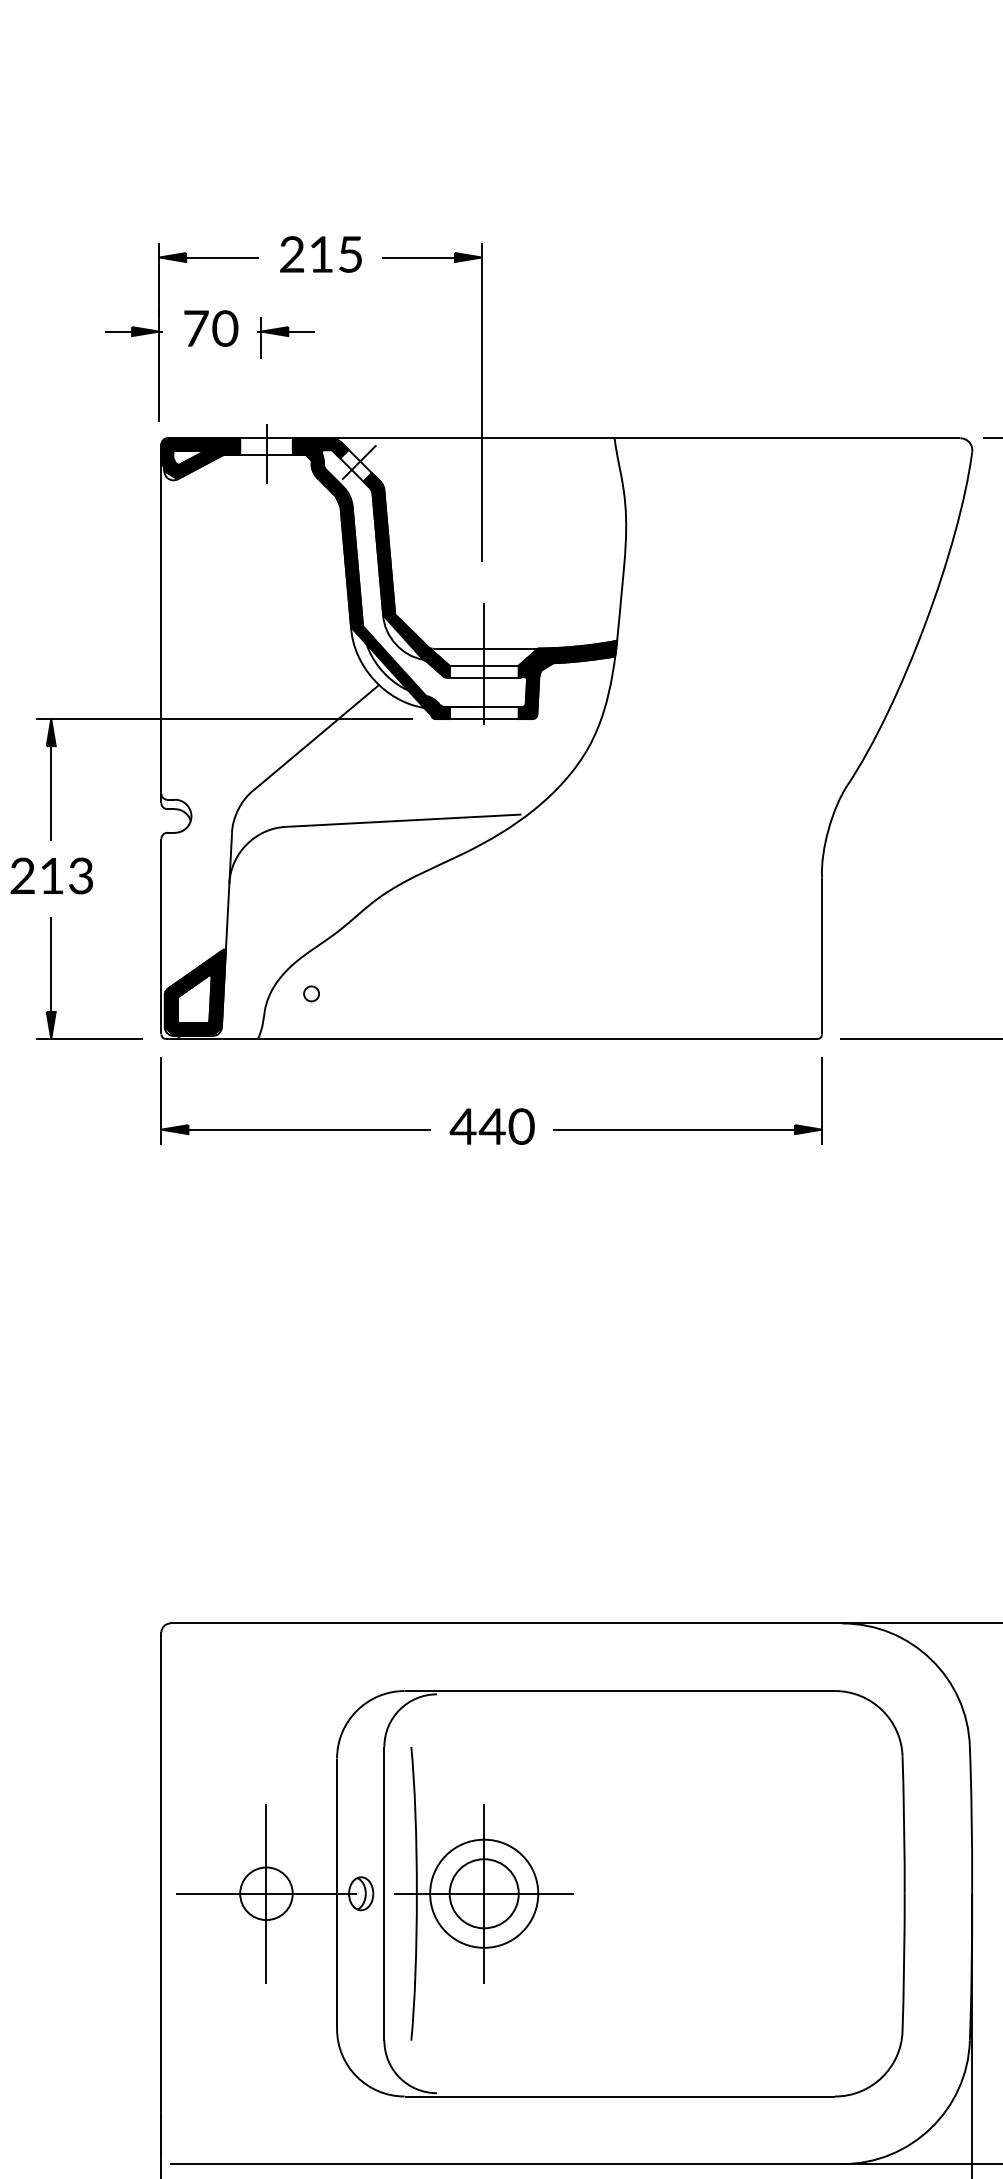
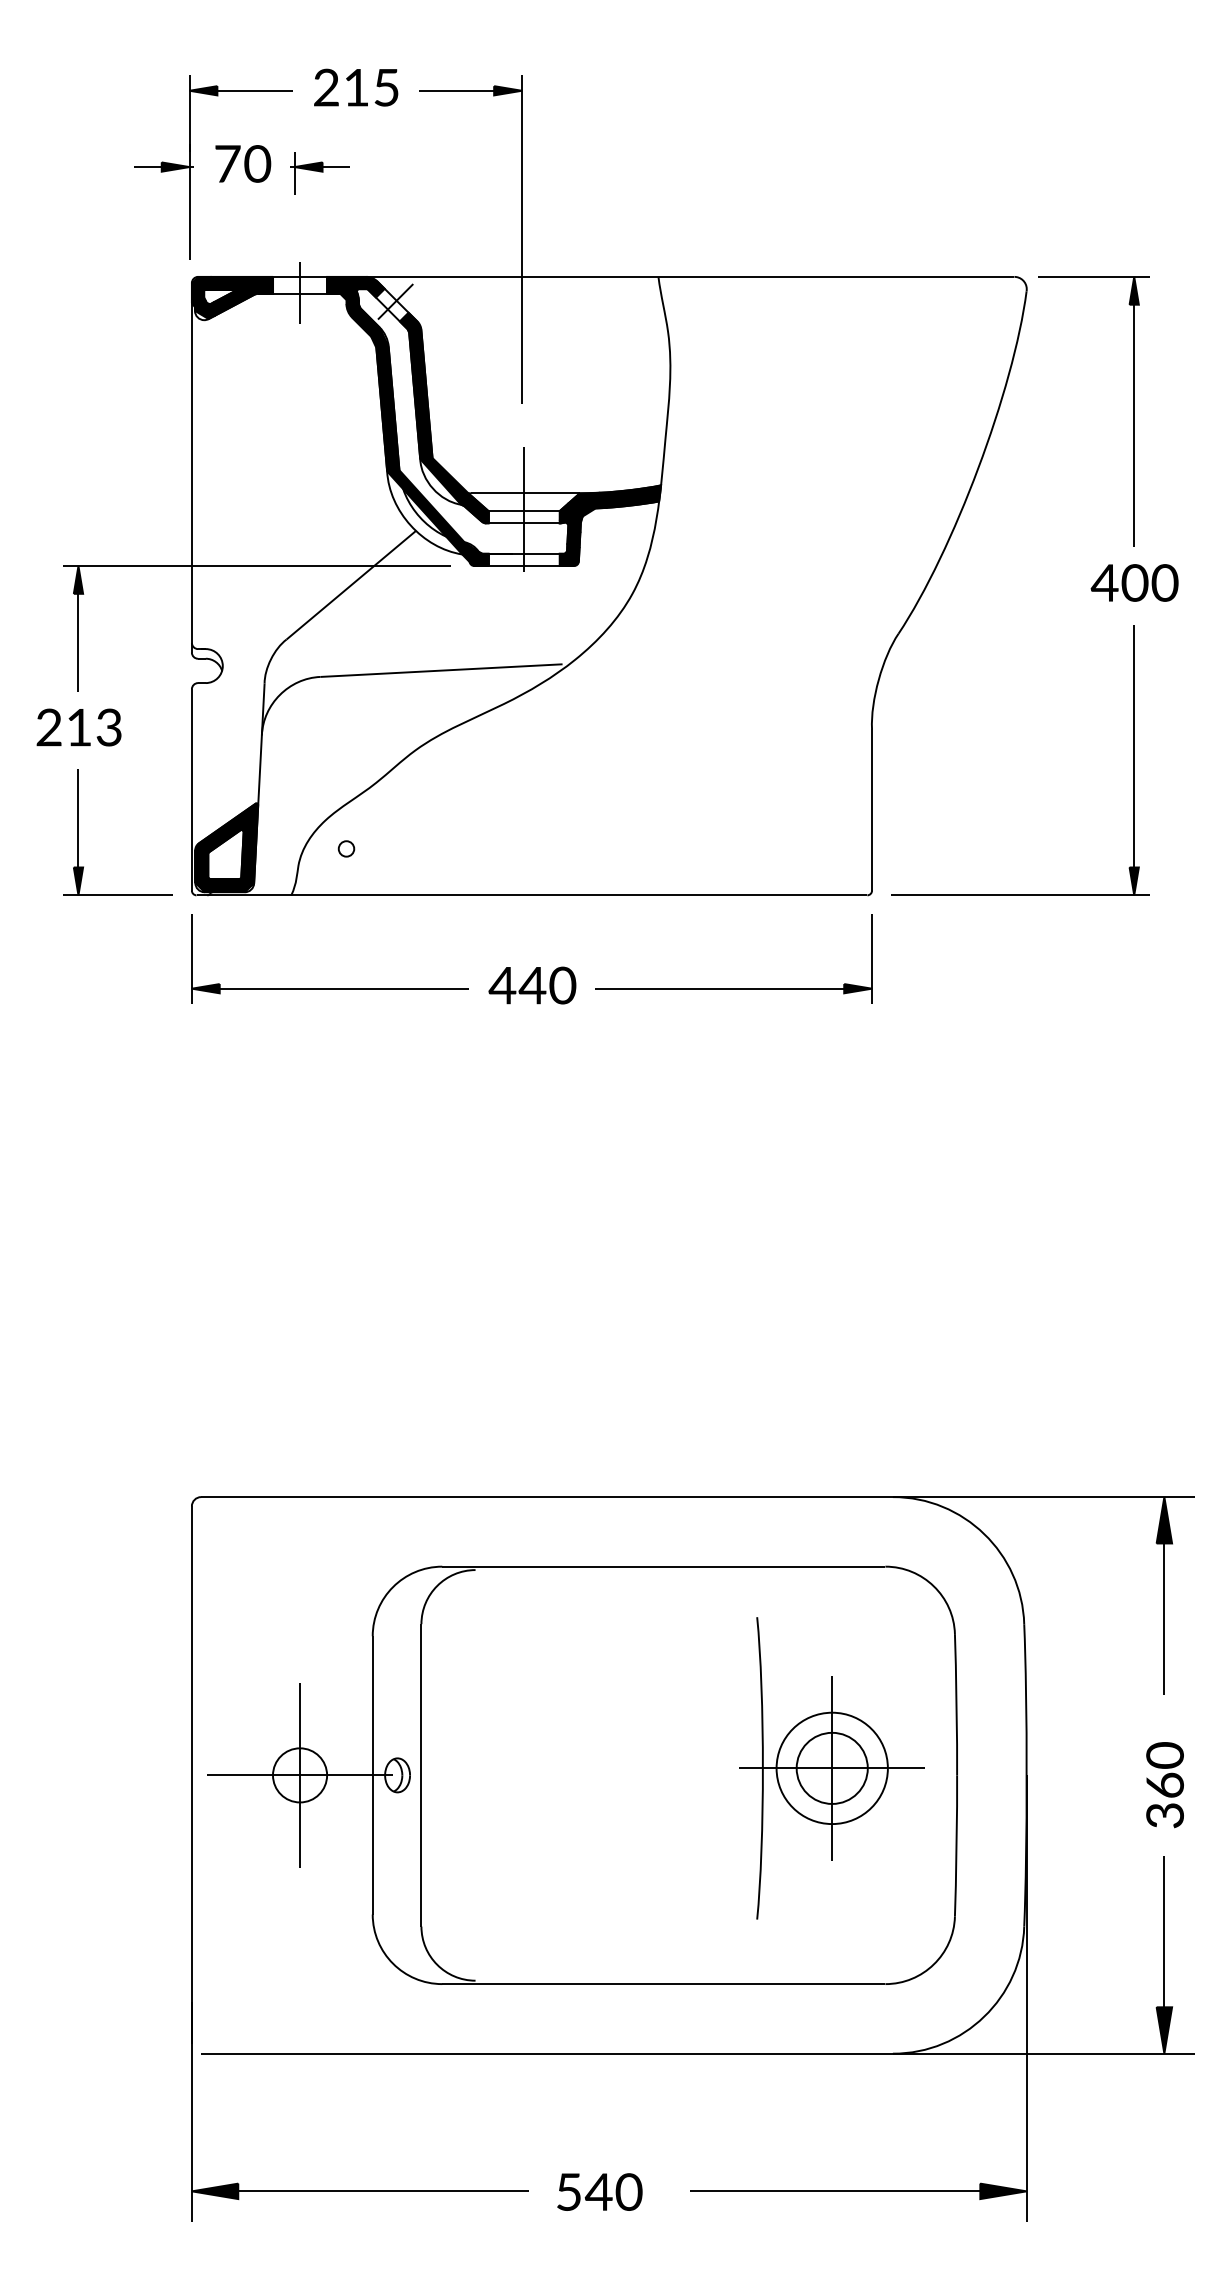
part: (483, 1893) -> (831, 1768), moved

